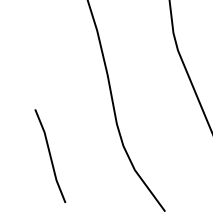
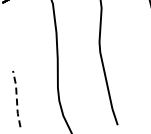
line: (49, 155) -> (16, 98), solid -> dashed

